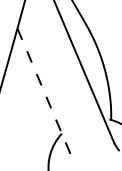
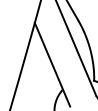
line: (45, 95) -> (52, 65), dashed -> solid

